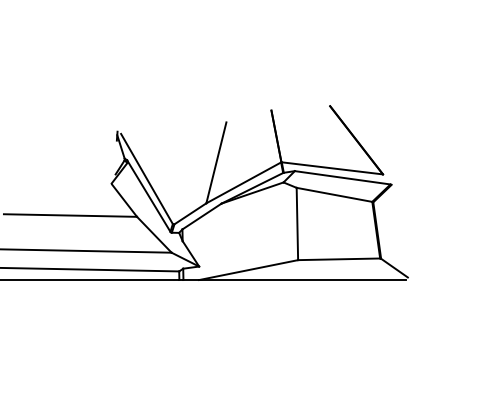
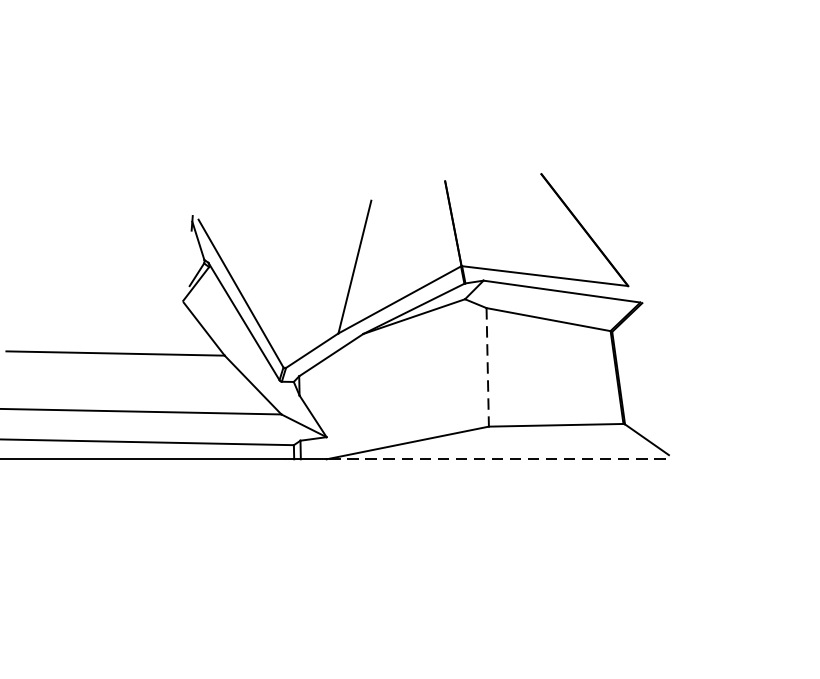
line: (297, 224) -> (487, 368), solid -> dashed
line: (302, 280) -> (496, 460), solid -> dashed

